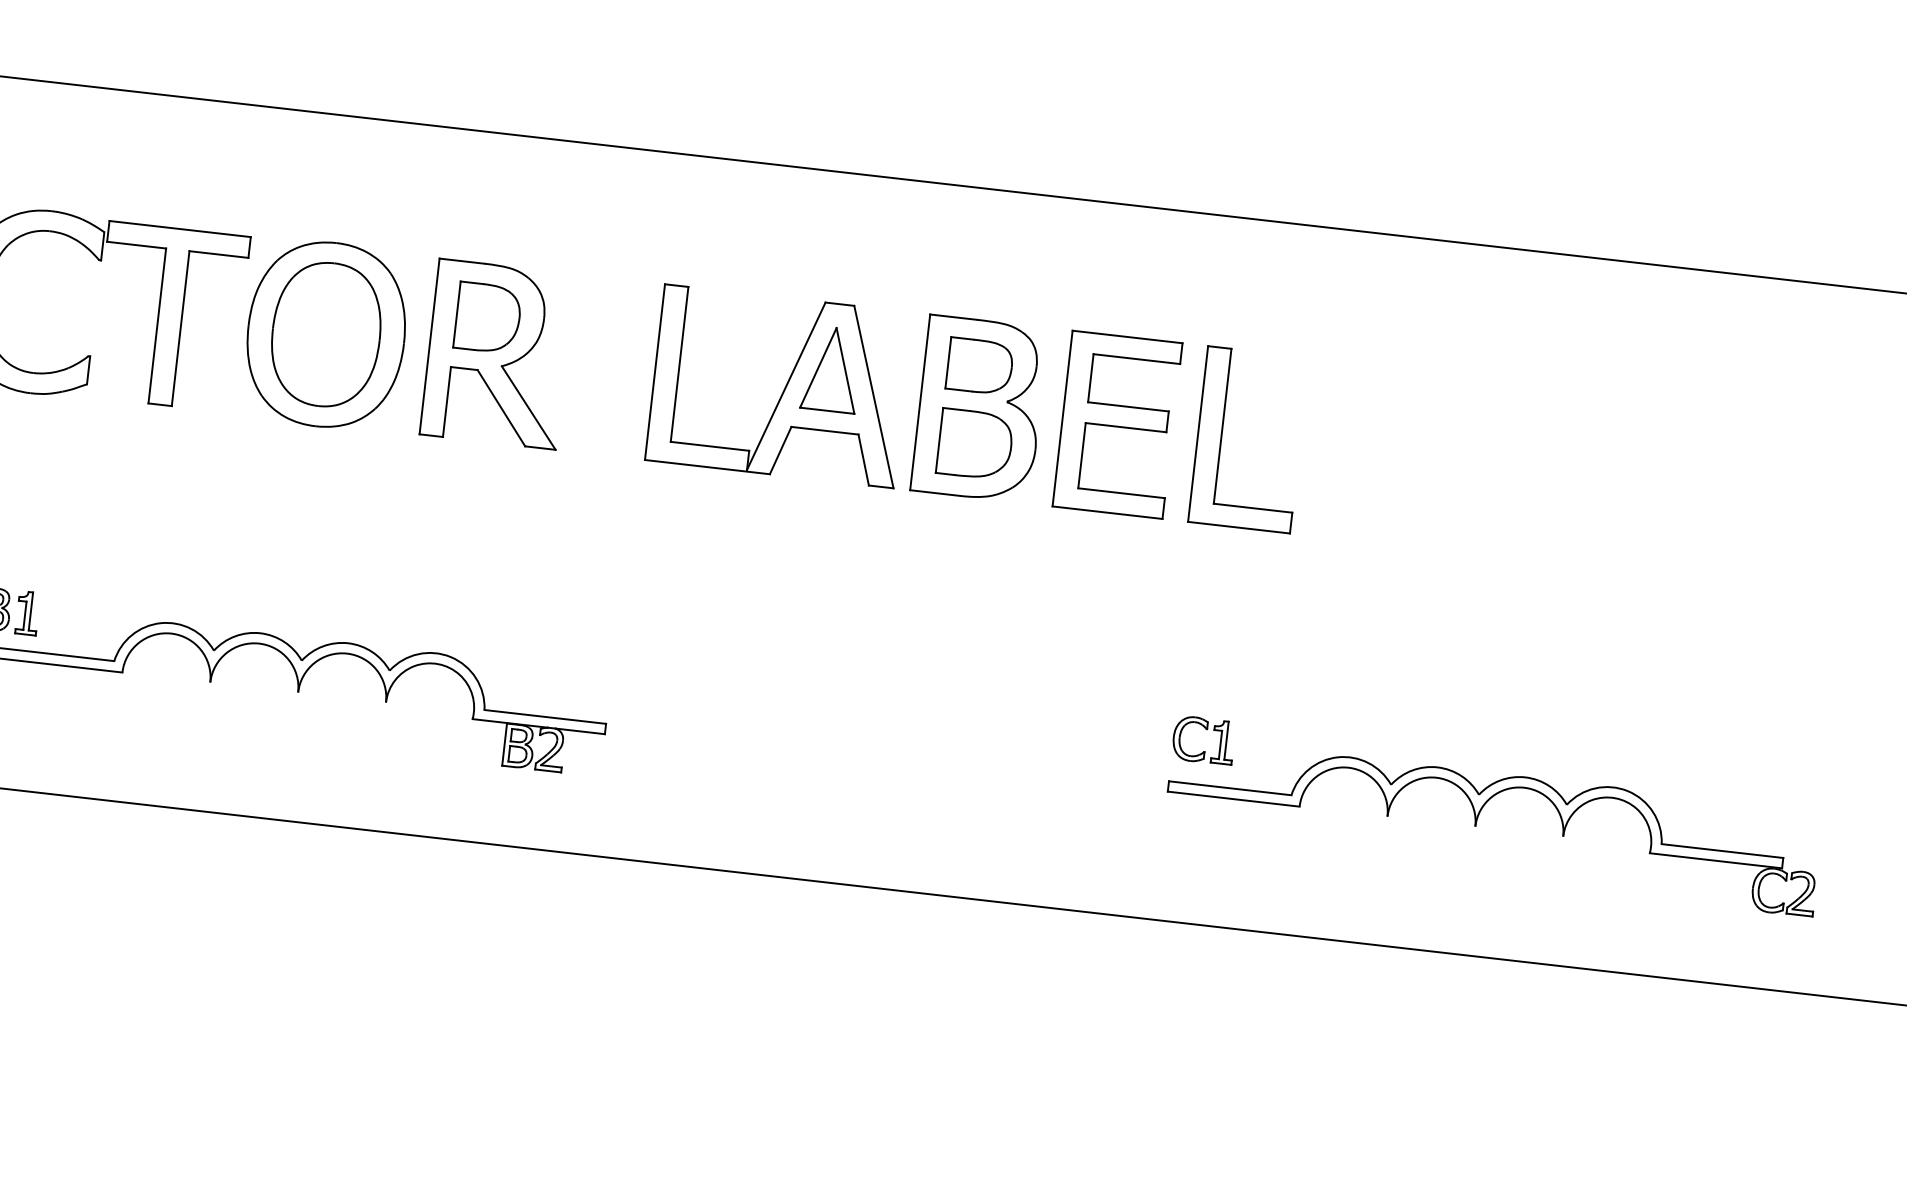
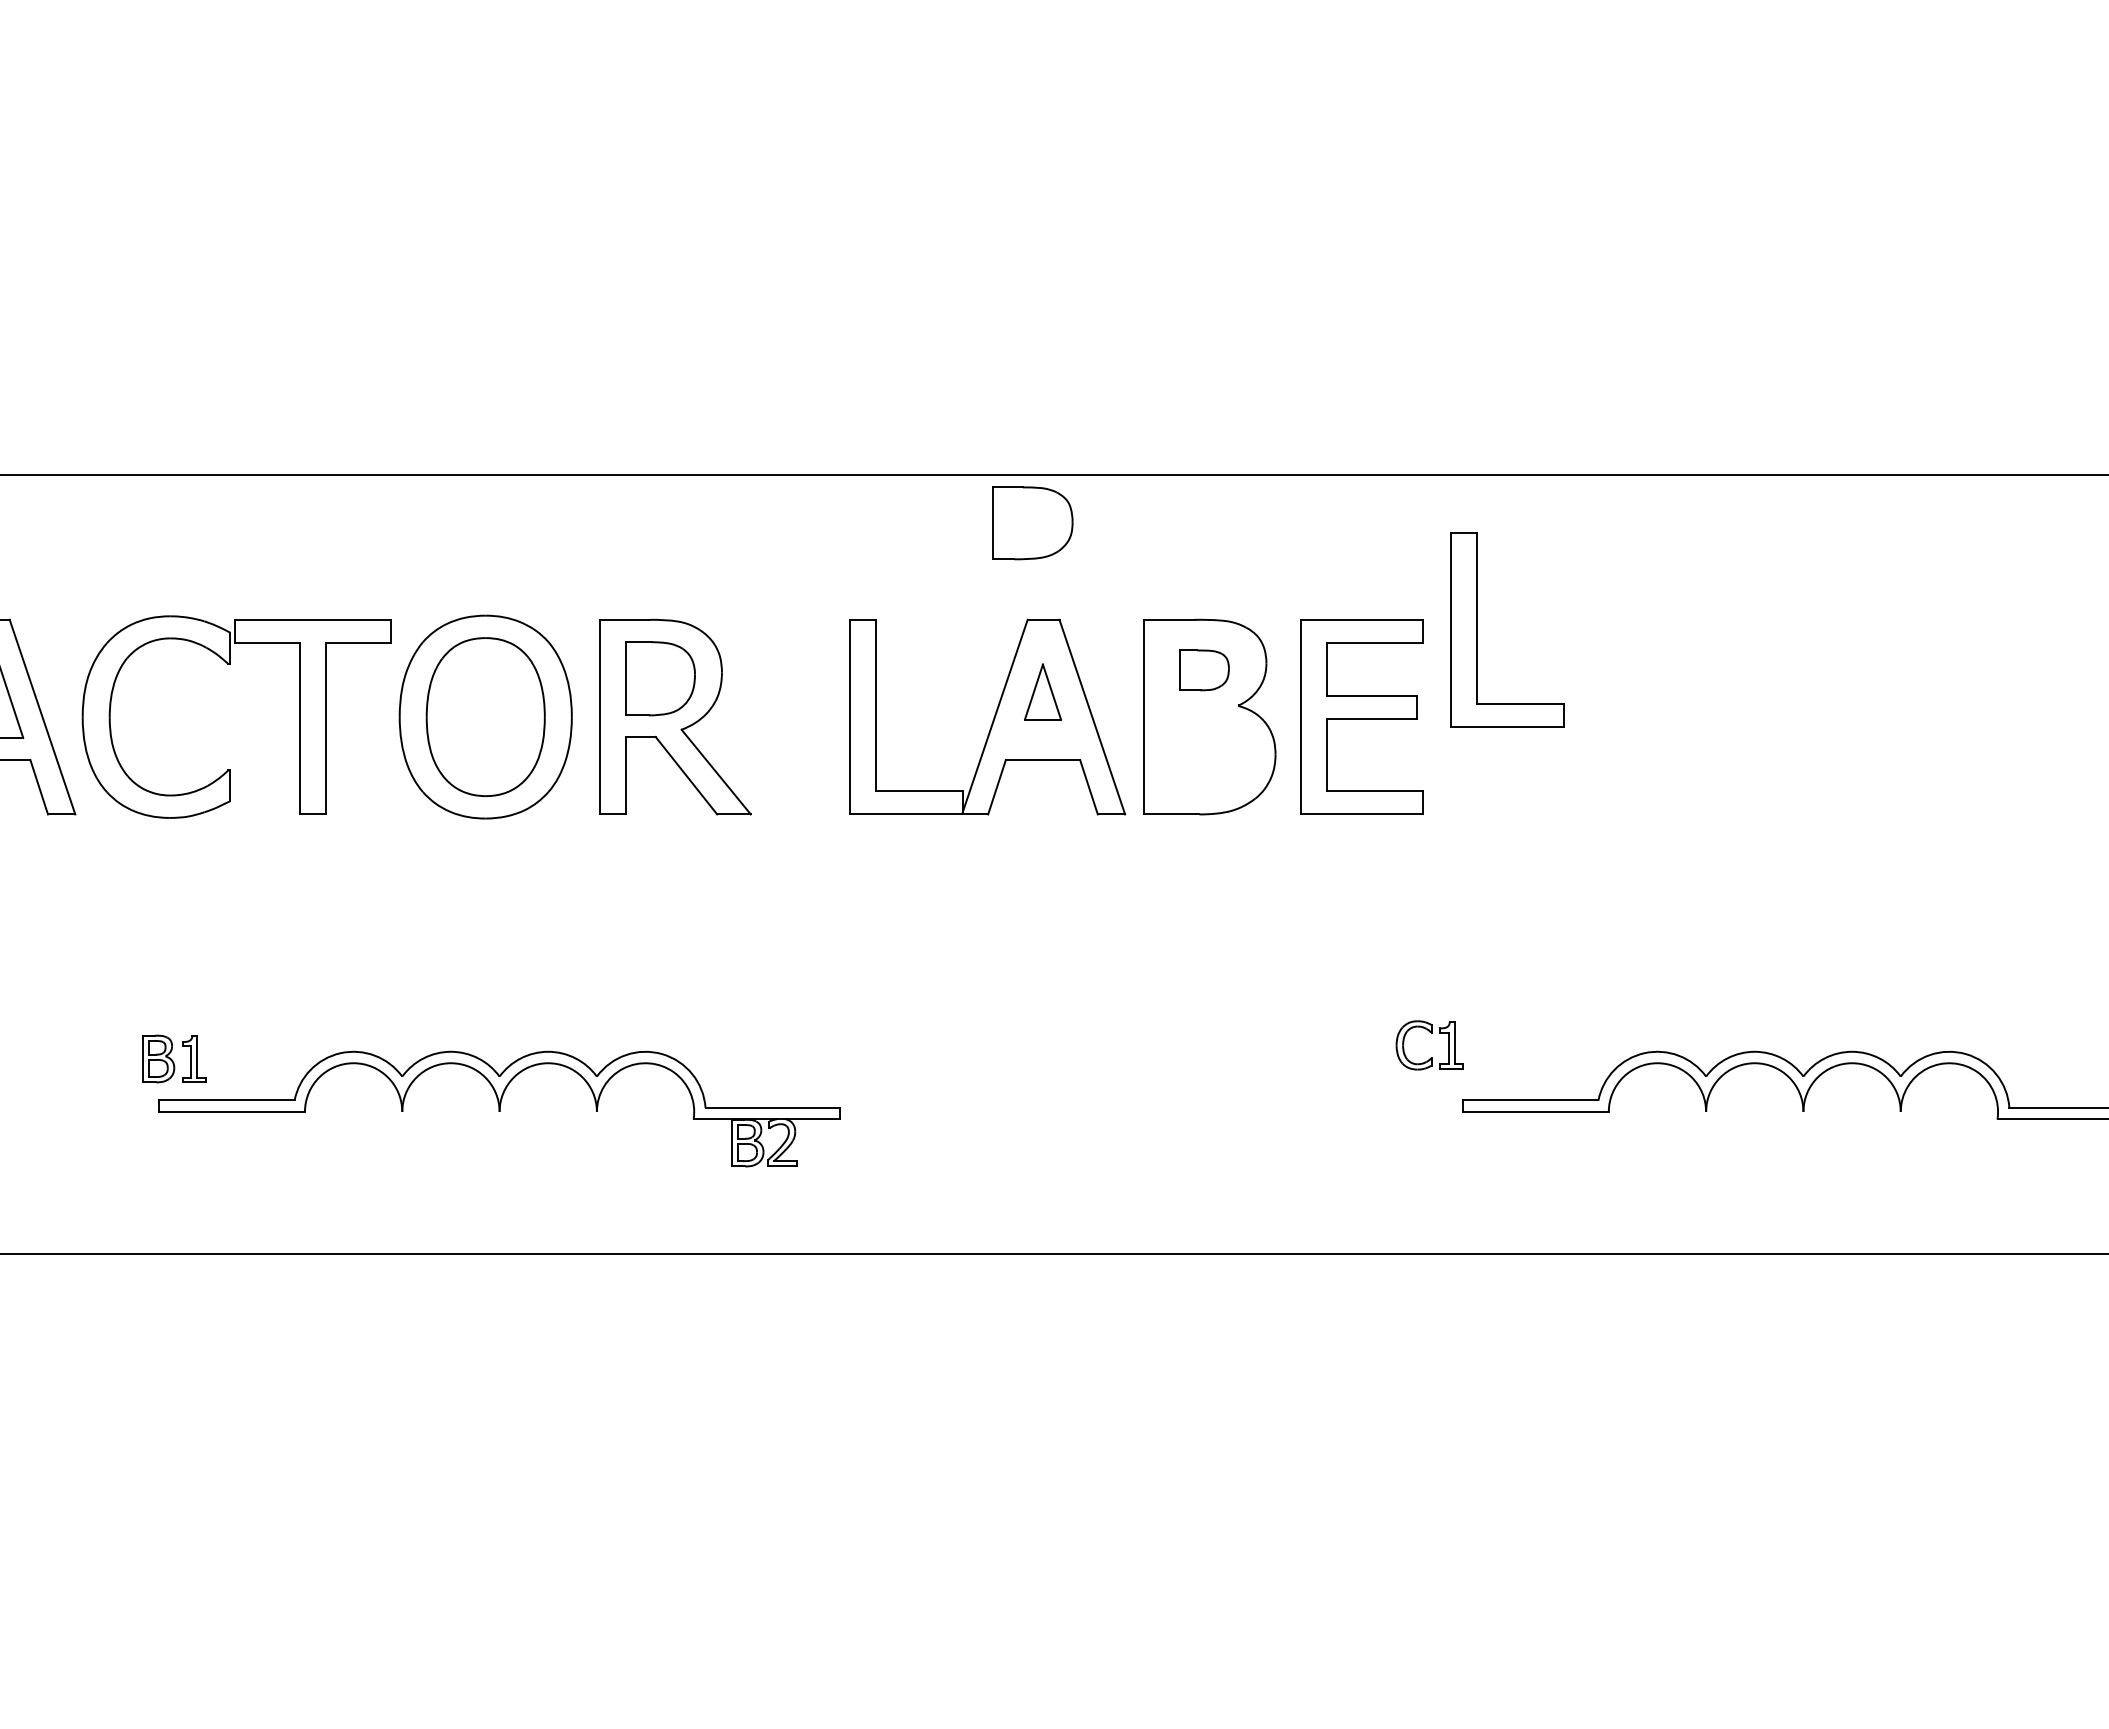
part: (979, 366) -> (1204, 670), size x0.7
part: (831, 368) -> (1042, 691), size x0.6
part: (1221, 436) -> (1477, 629), moved
part: (974, 444) -> (1032, 523), moved
part: (1203, 751) -> (1430, 1057), moved

